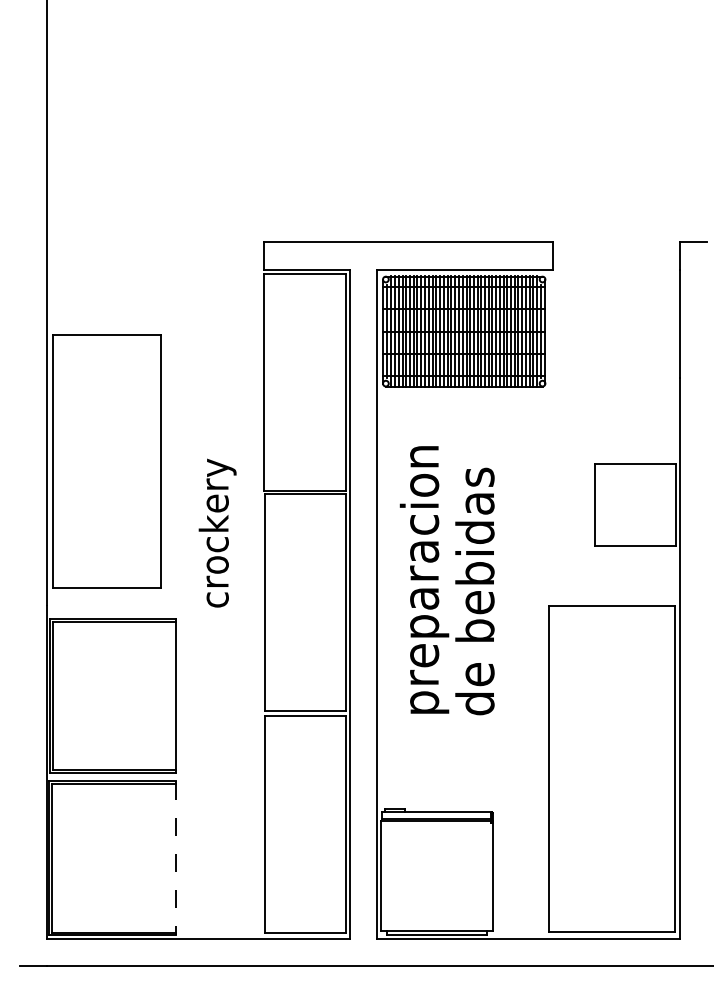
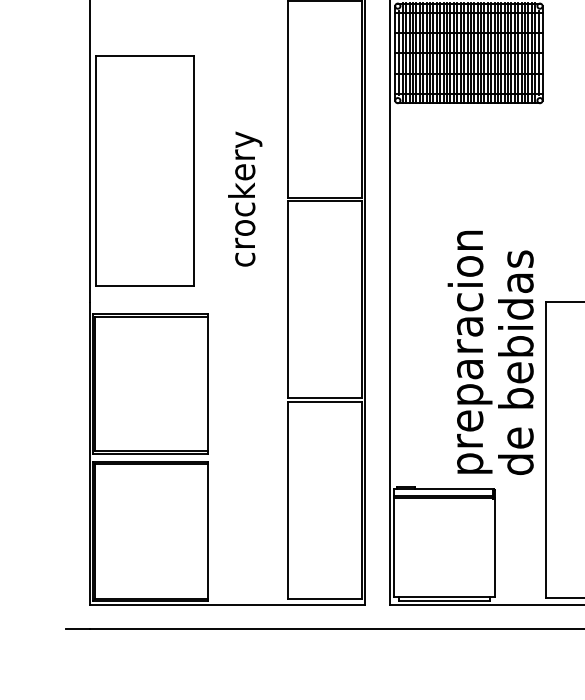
text: (217, 532) -> (245, 198), moved
text: (446, 580) -> (490, 352), moved
line: (176, 858) -> (207, 531), dashed -> solid

